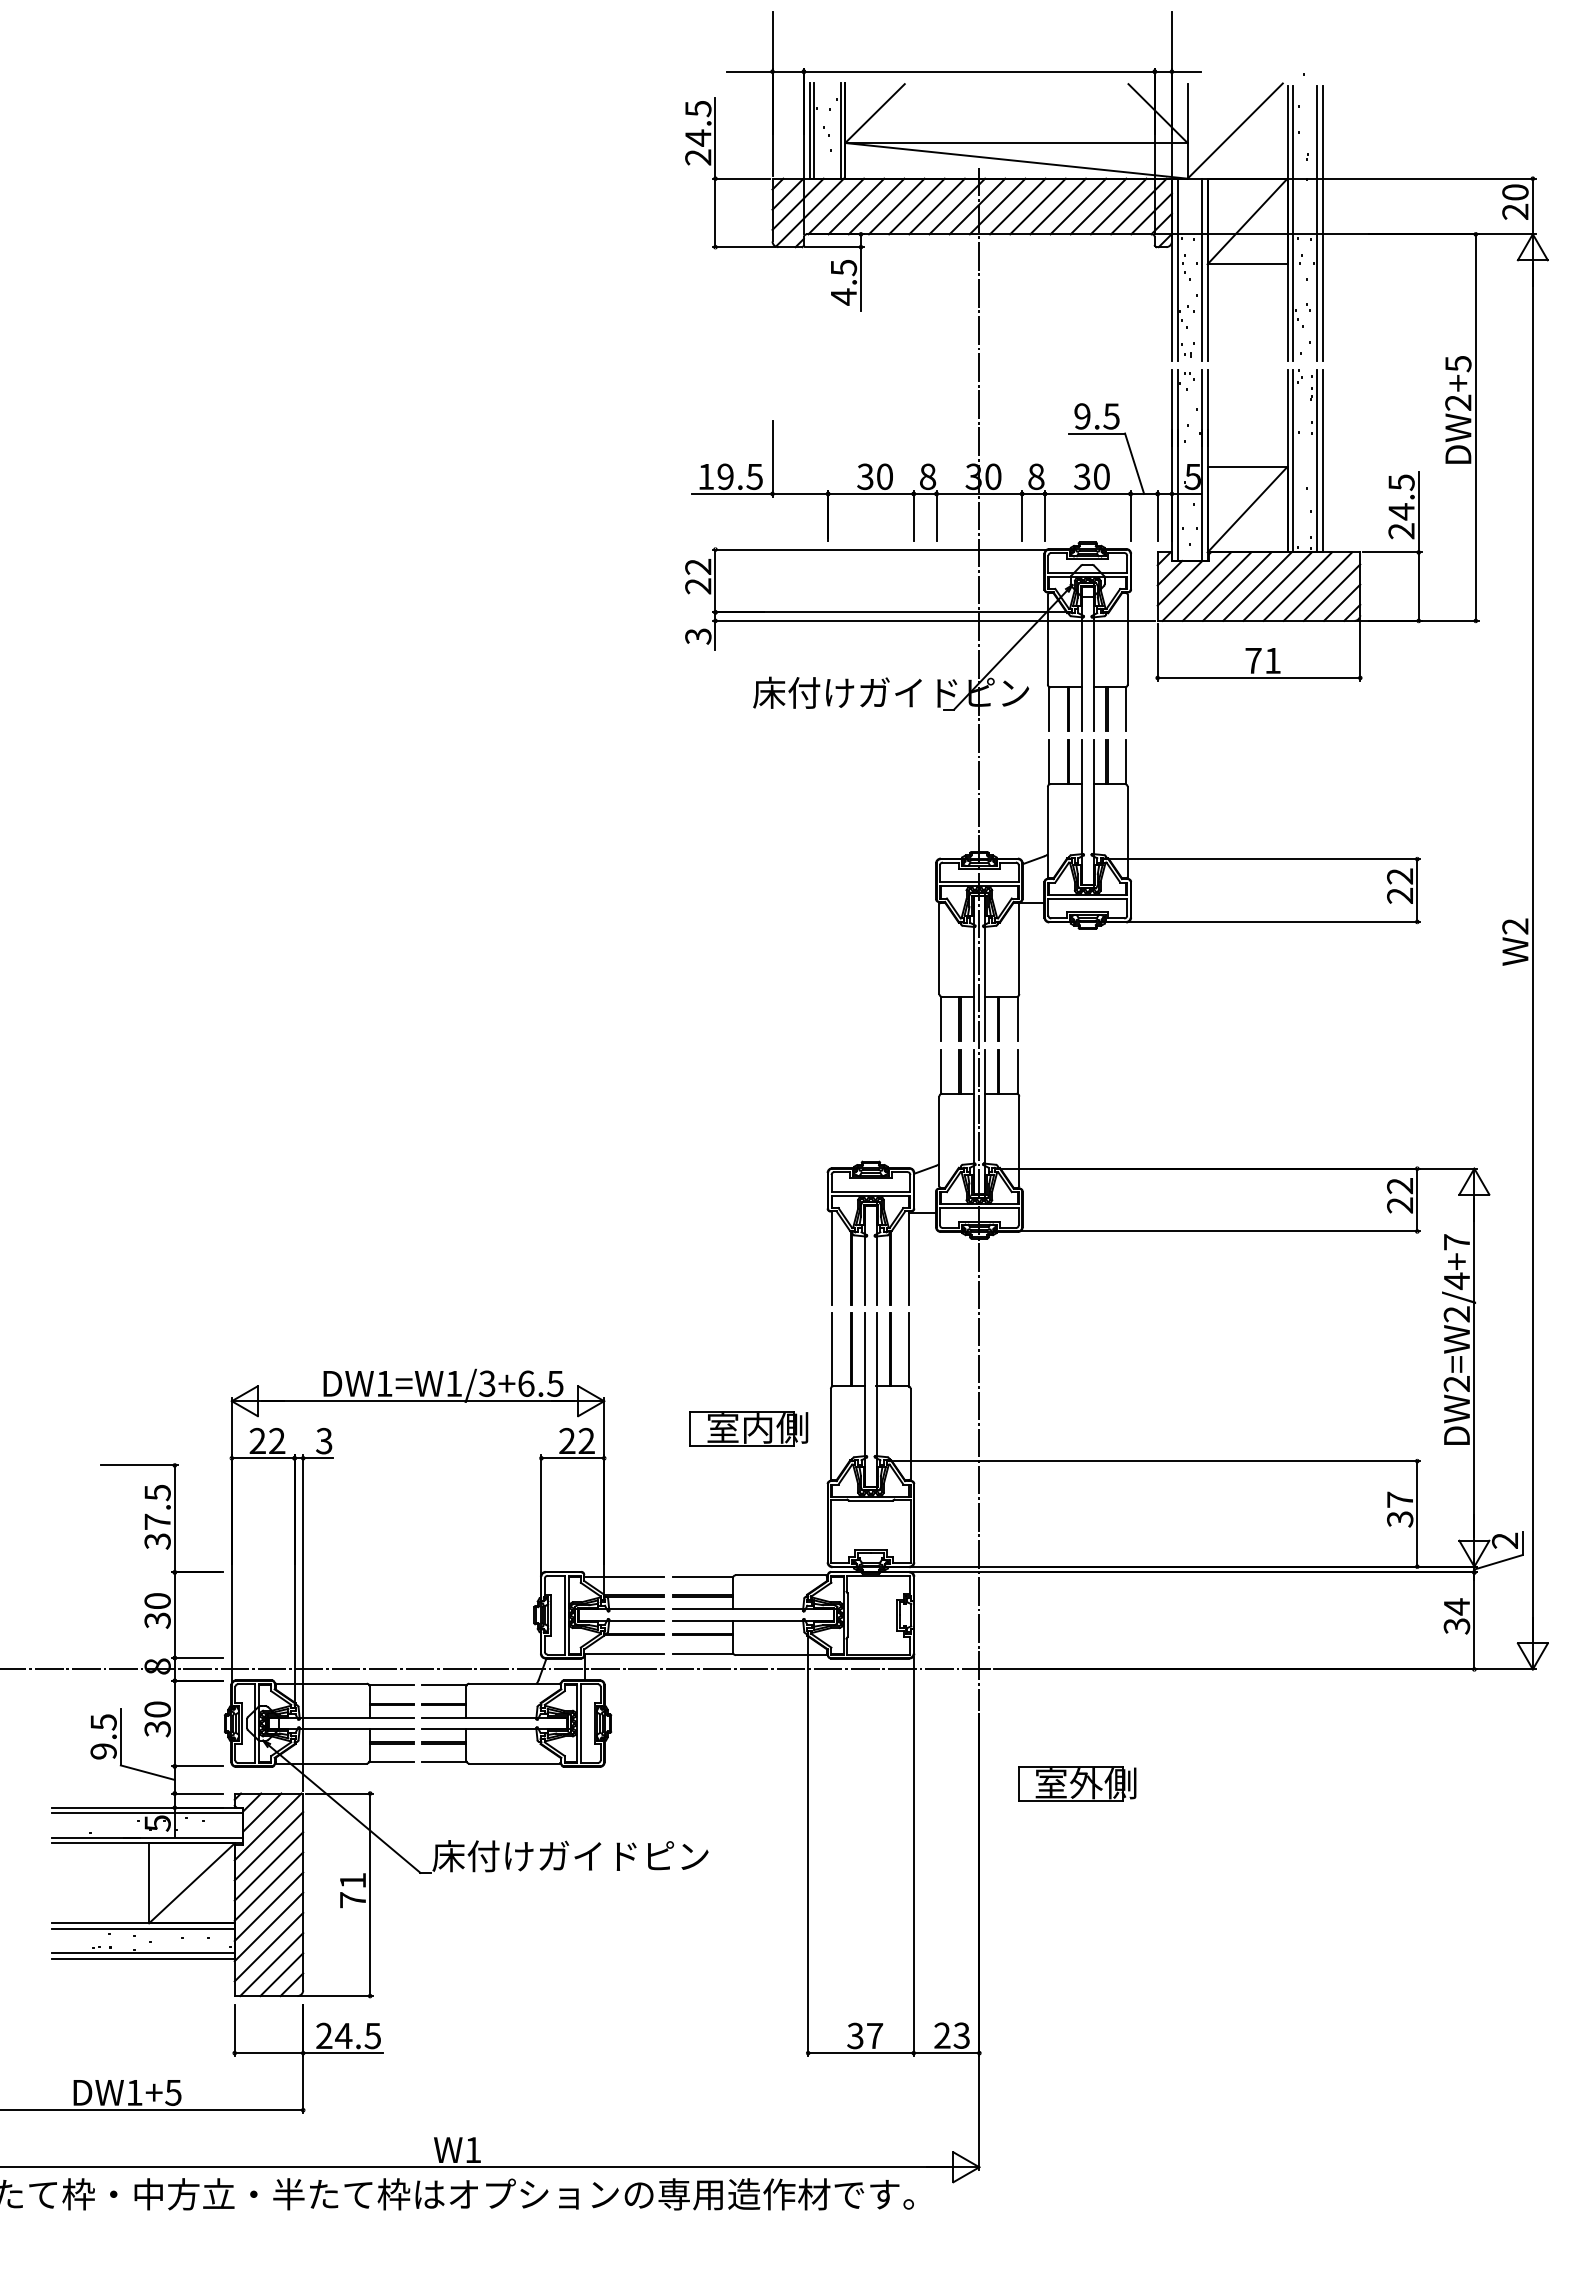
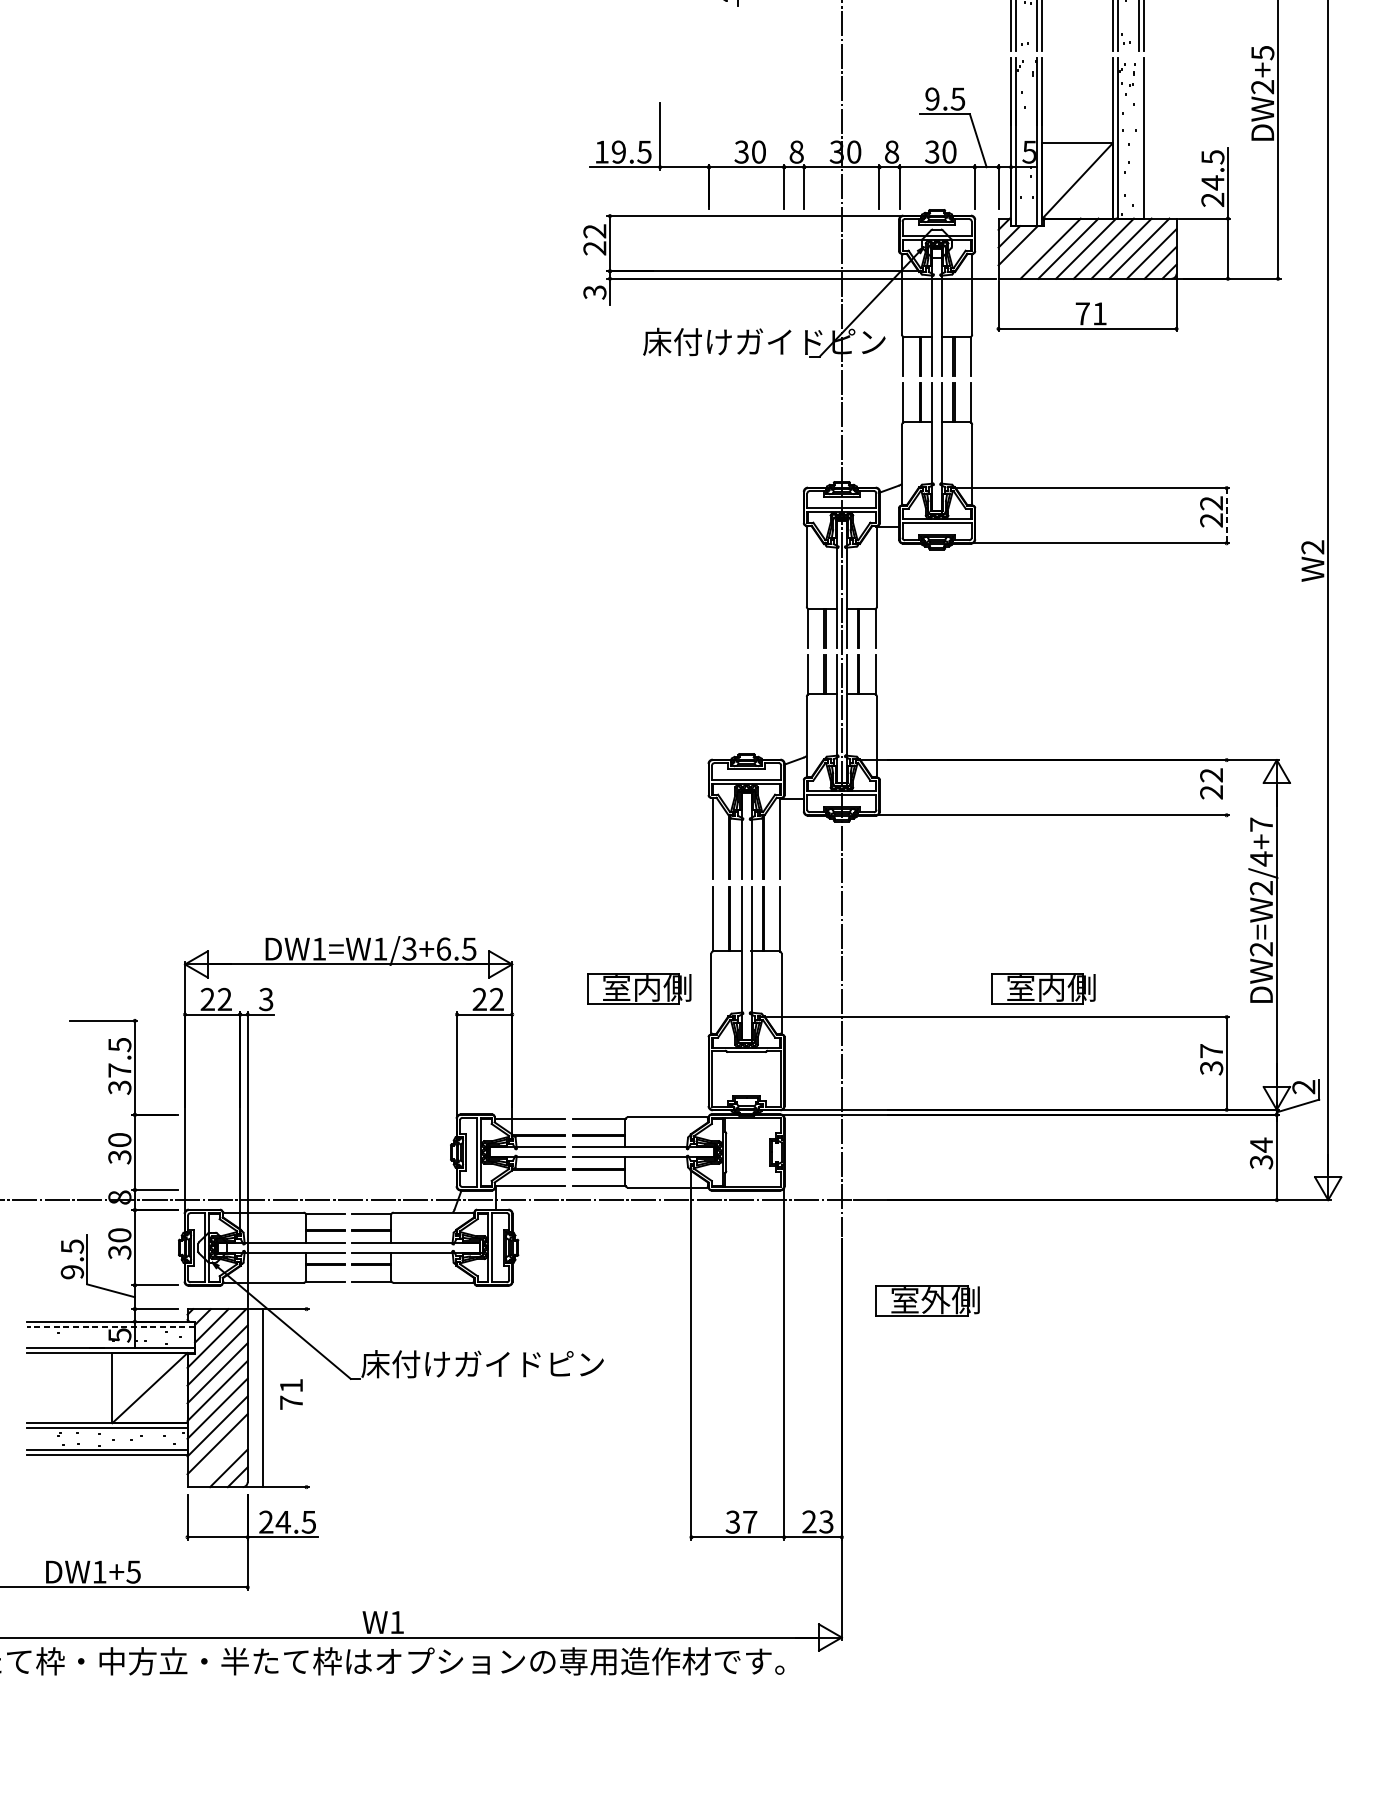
line: (1317, 460) -> (1138, 137), removed
line: (1196, 586) -> (1032, 248), removed
line: (1417, 891) -> (1226, 516), solid -> dashed
line: (1417, 1199) -> (1226, 787), removed
part: (1208, 1428) -> (1043, 988), added
line: (147, 1813) -> (110, 1326), solid -> dashed
line: (370, 1894) -> (263, 1397), moved
line: (271, 1964) -> (219, 1459), removed

